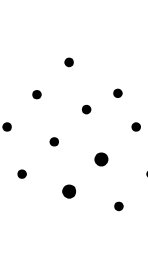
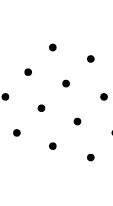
part: (117, 92) -> (90, 58), moved
part: (101, 158) -> (77, 120), size x0.62
part: (68, 191) -> (52, 146), size x0.62

